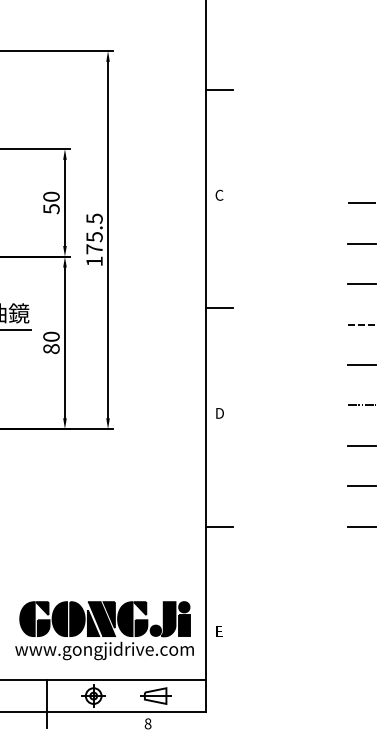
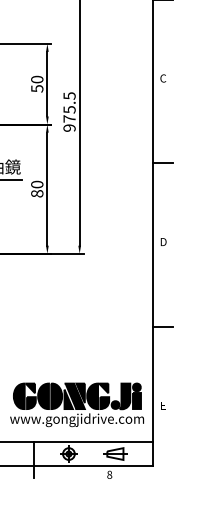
text: (94, 261) -> (69, 128), 175.5 -> 975.5

